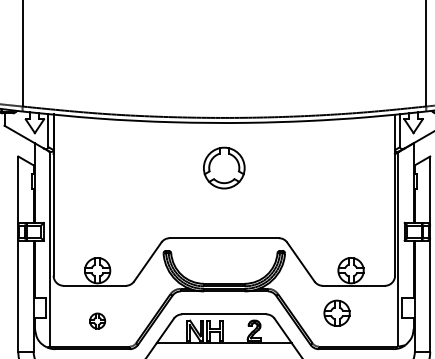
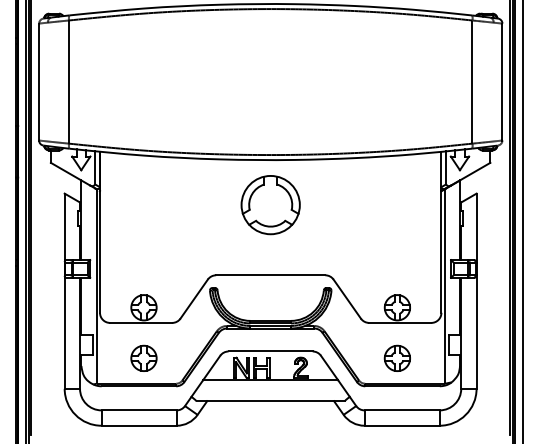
part: (224, 168) -> (270, 205), size x1.43
part: (336, 312) -> (396, 357), moved
part: (97, 320) -> (143, 357), size x1.67

